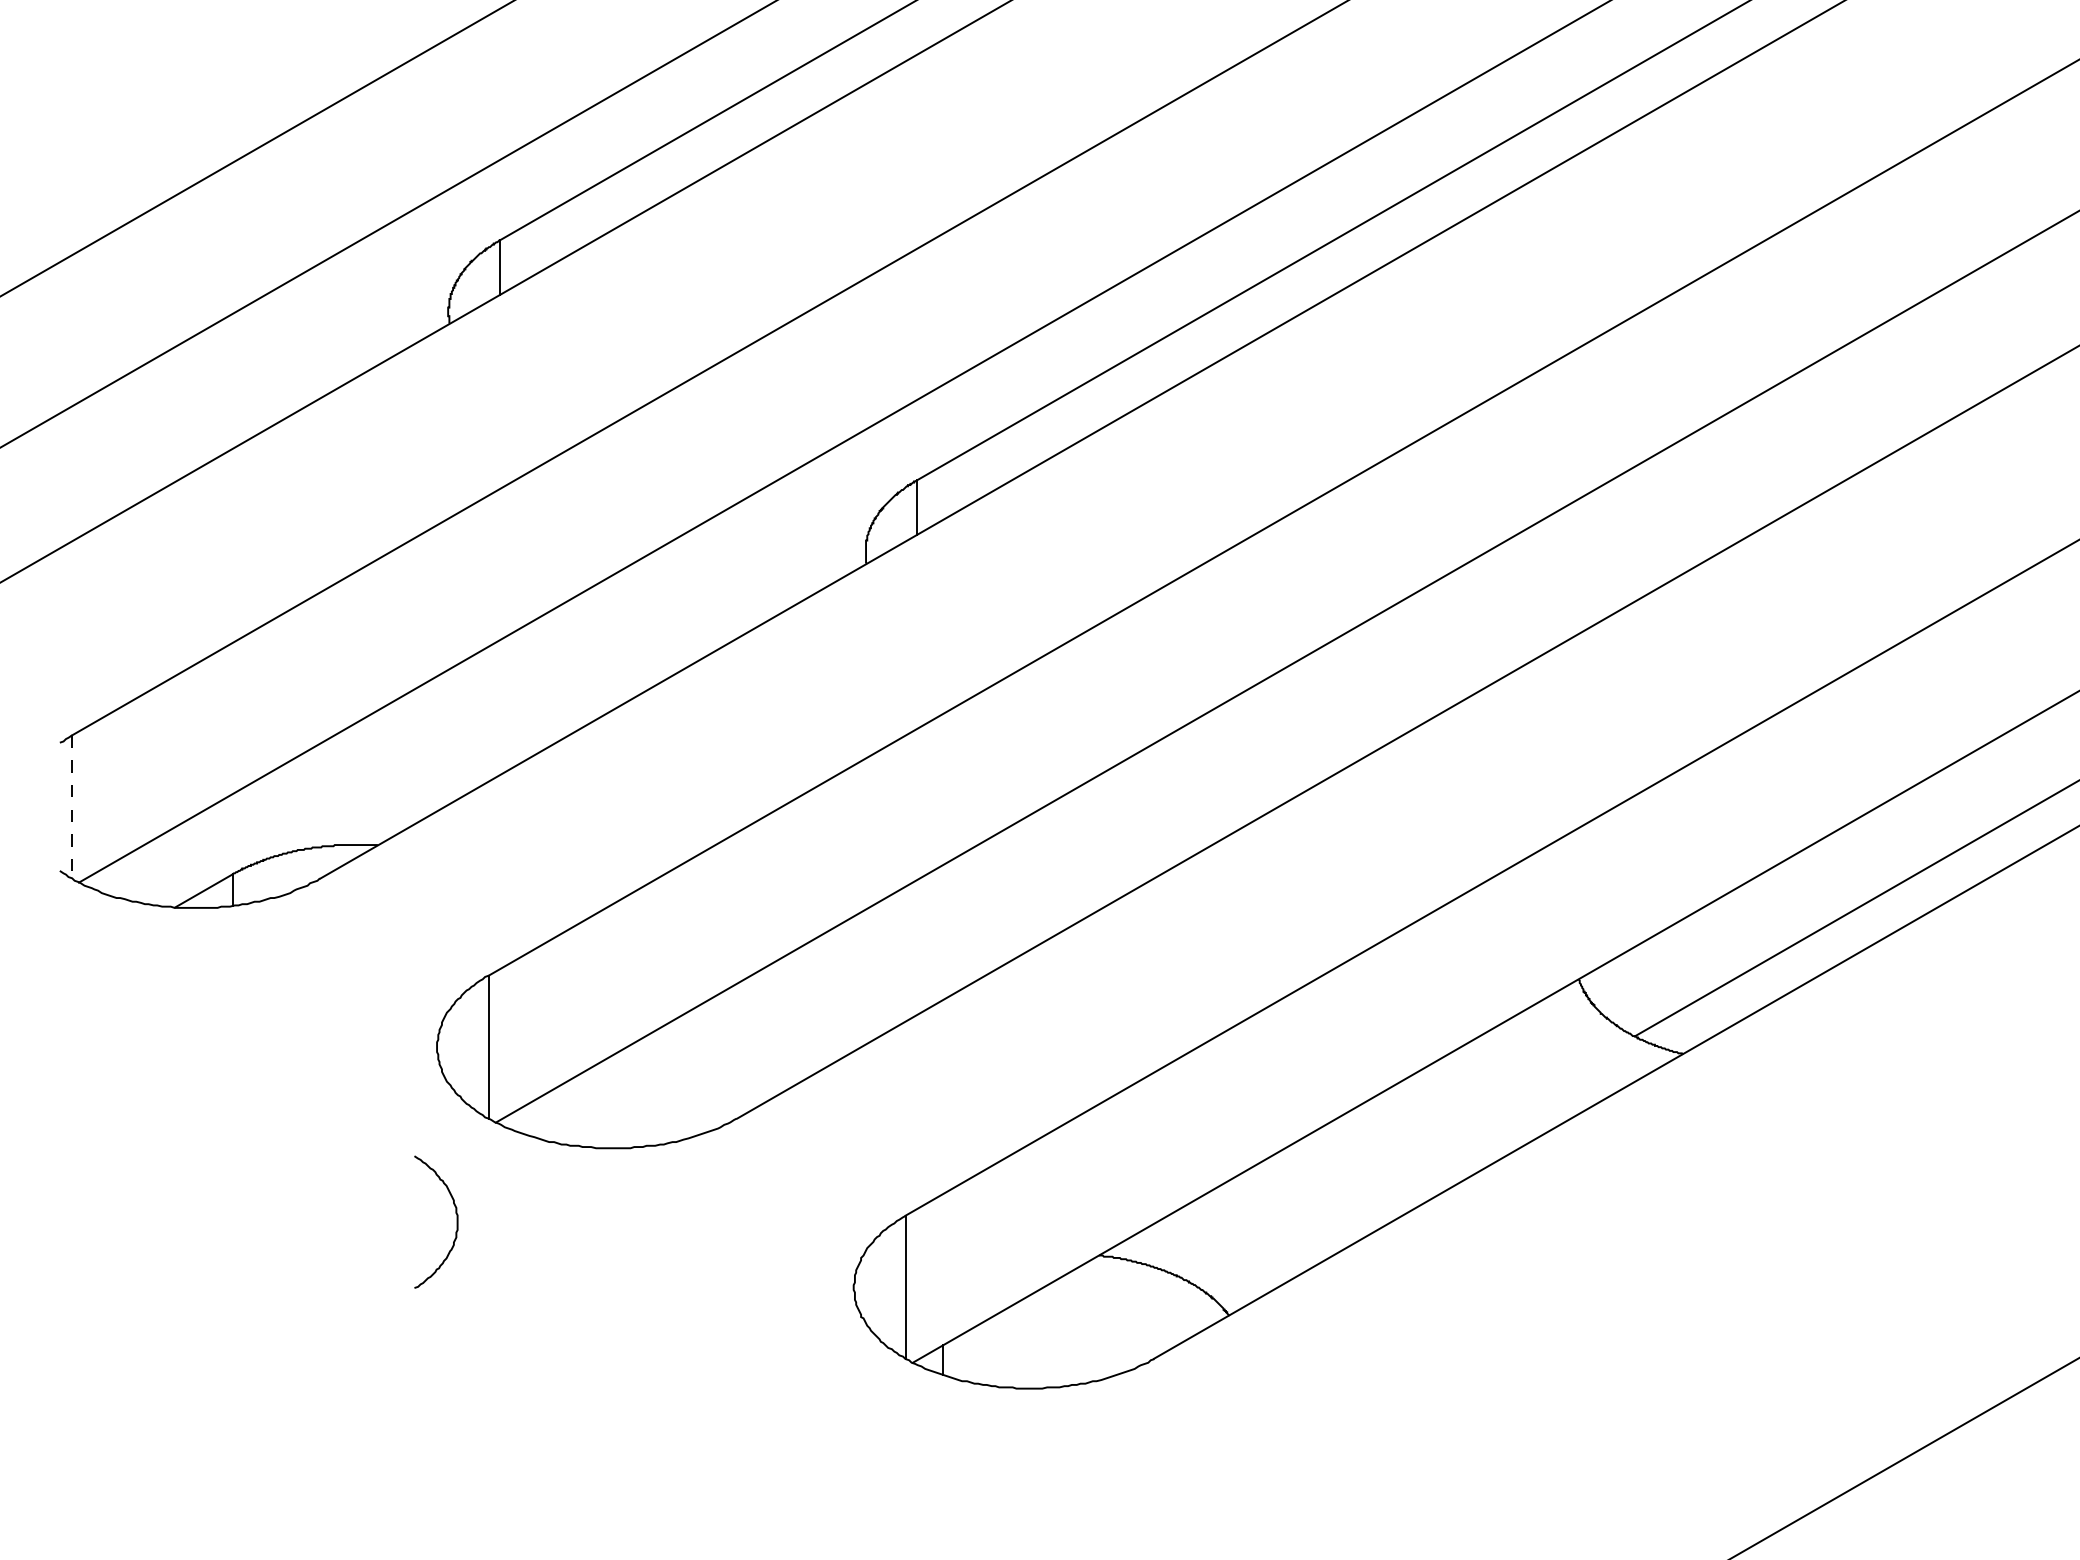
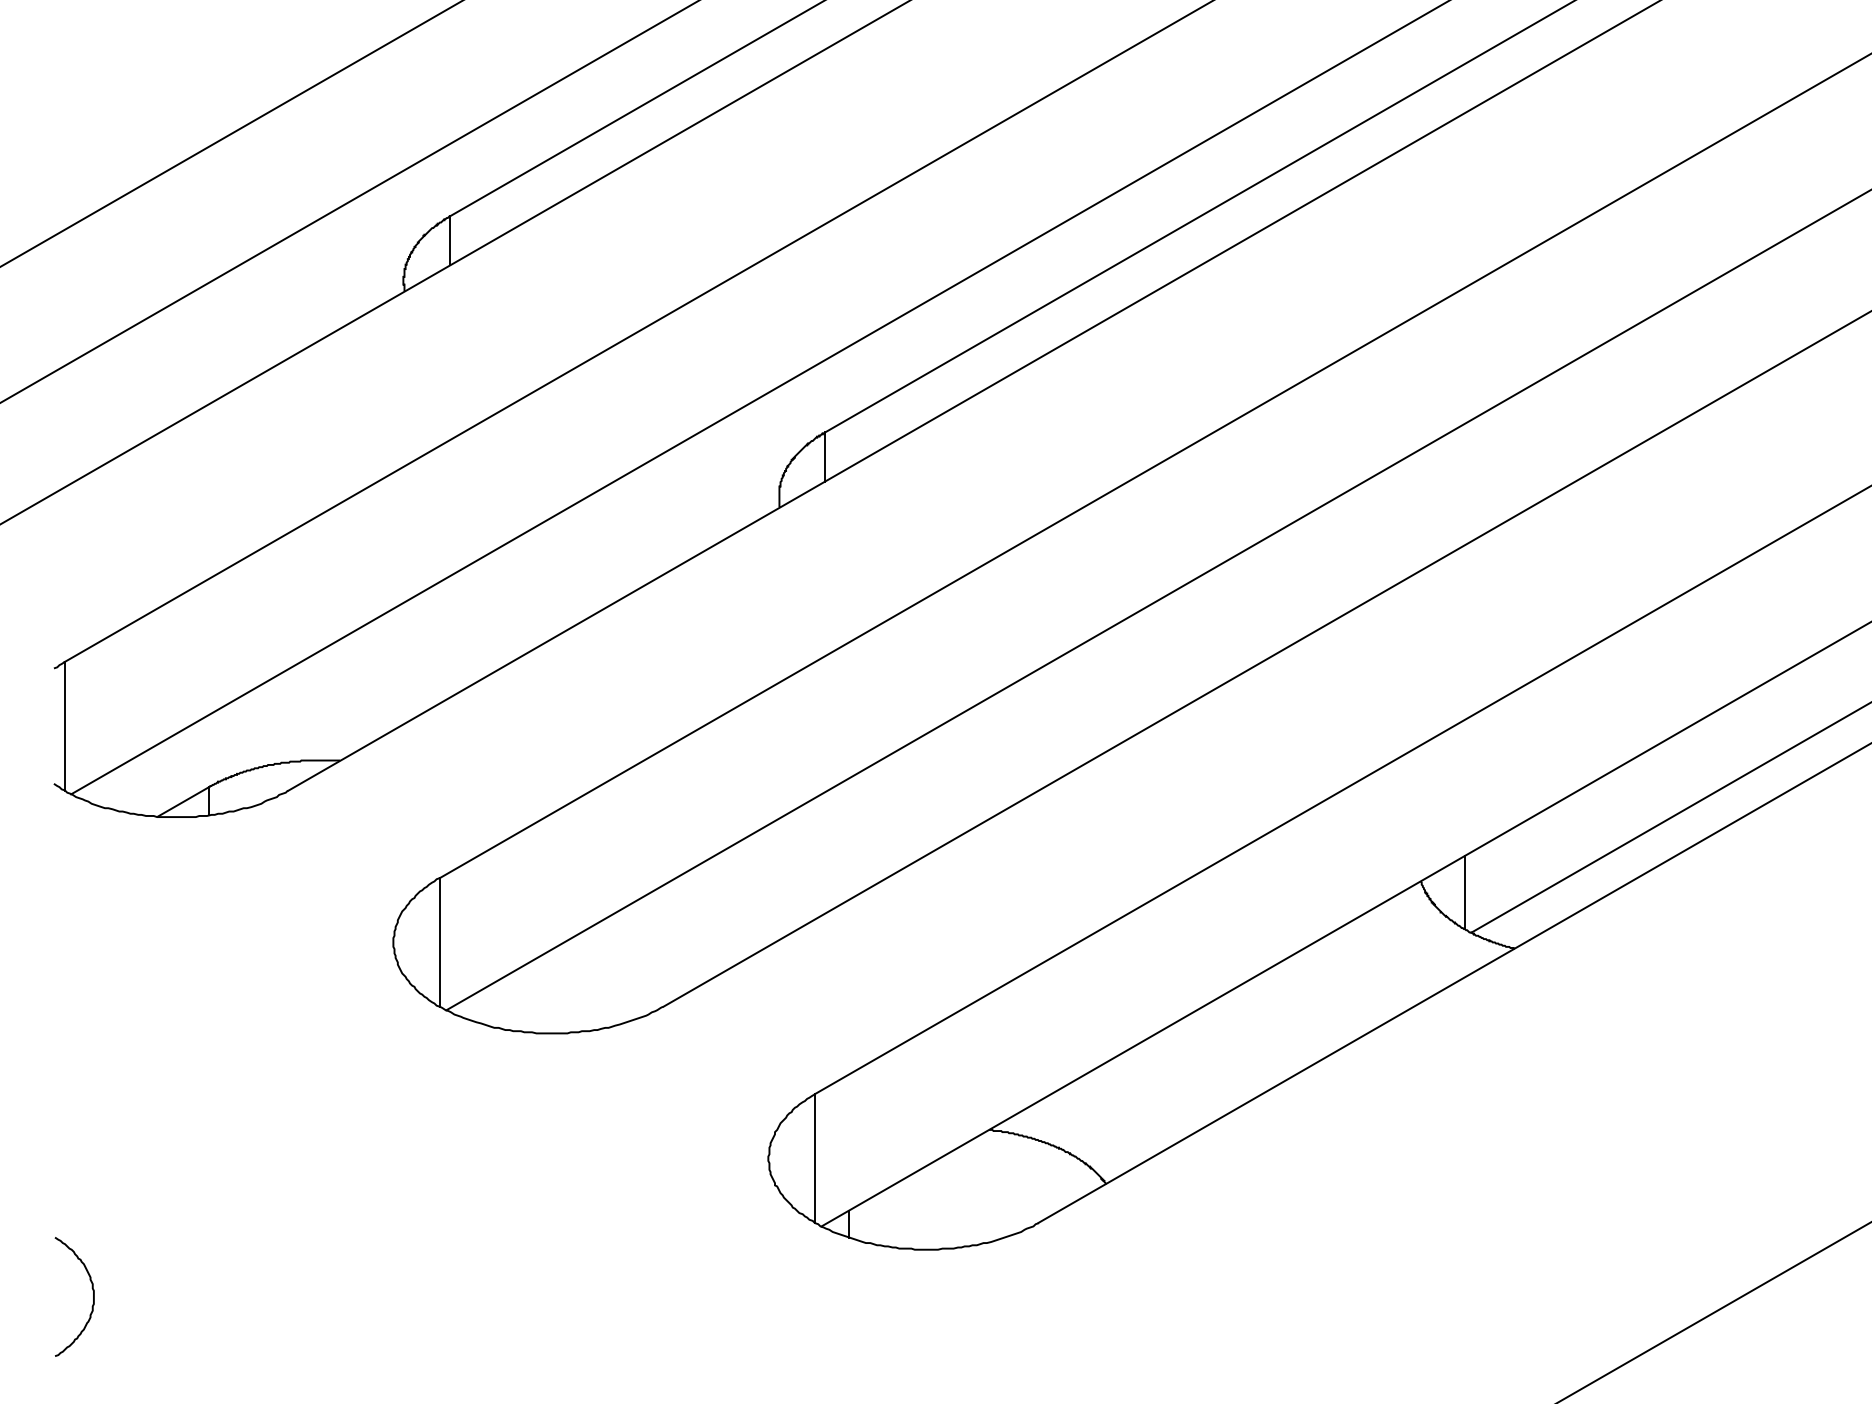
line: (71, 807) -> (64, 726), dashed -> solid
line: (1627, 991) -> (1464, 892), added
curve: (454, 1212) -> (91, 1288), moved

